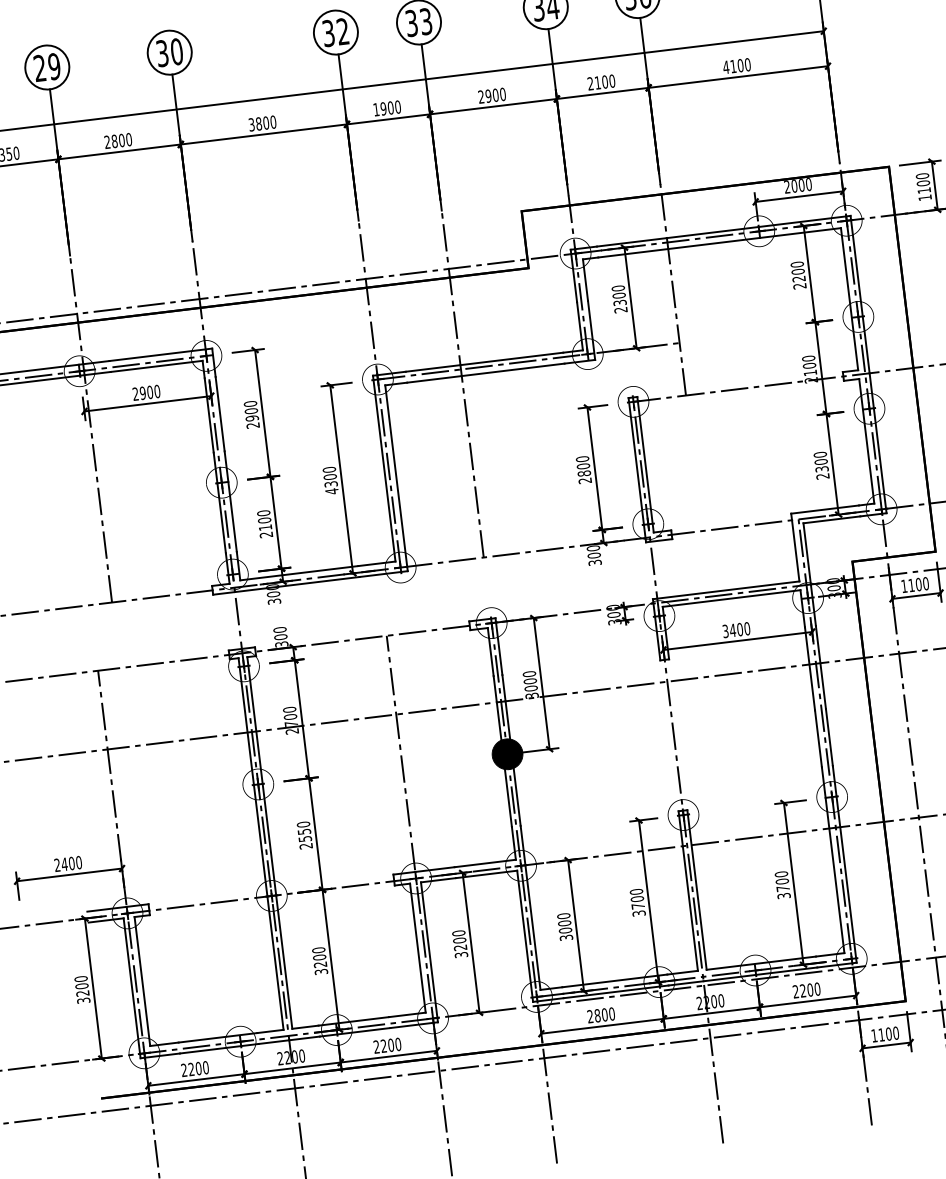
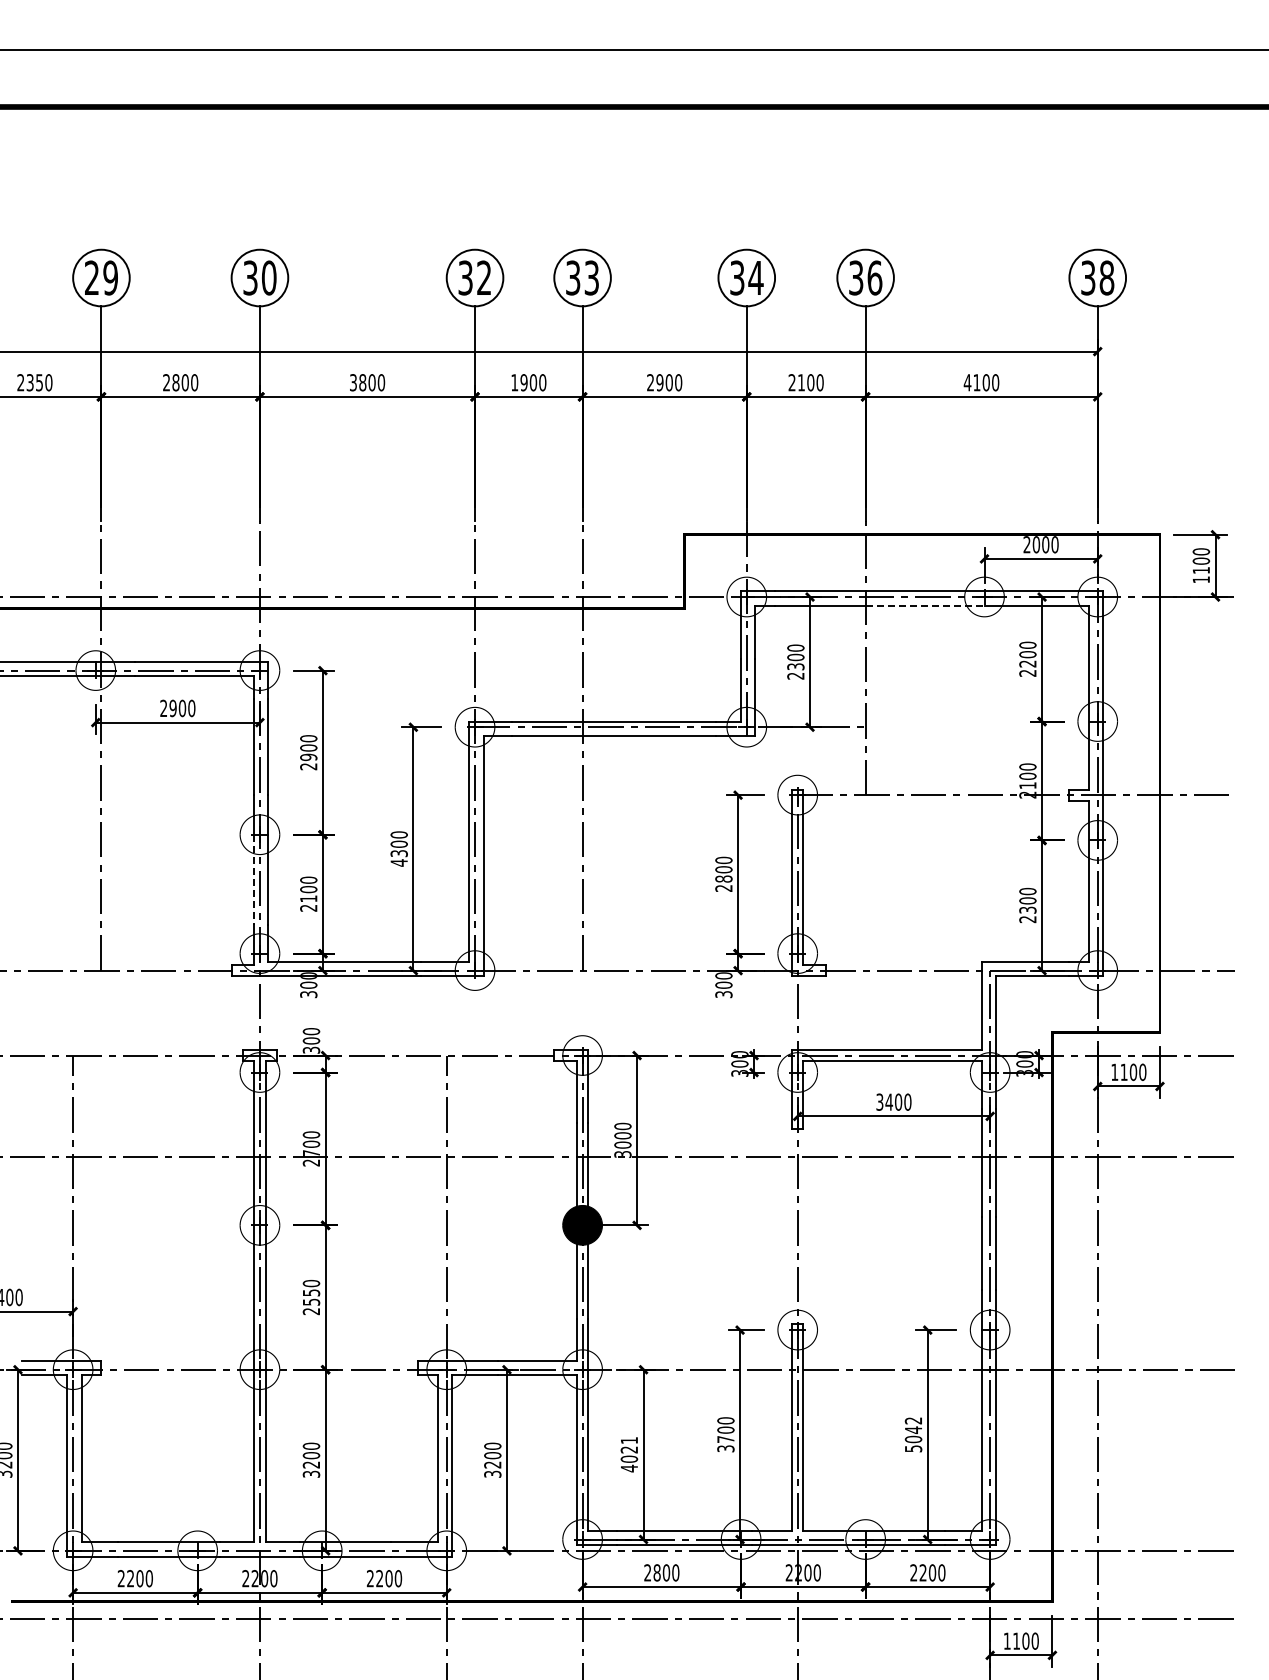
line: (714, 243) -> (925, 605), solid -> dashed
line: (221, 518) -> (254, 880), solid -> dashed
text: (782, 884) -> (913, 1434), 3700 -> 5042
text: (565, 926) -> (629, 1454), 3000 -> 4021

